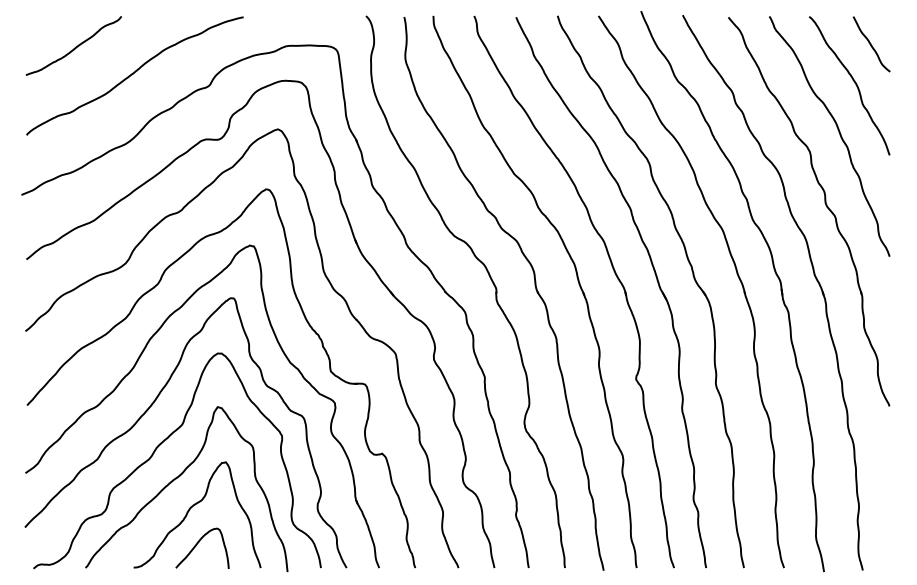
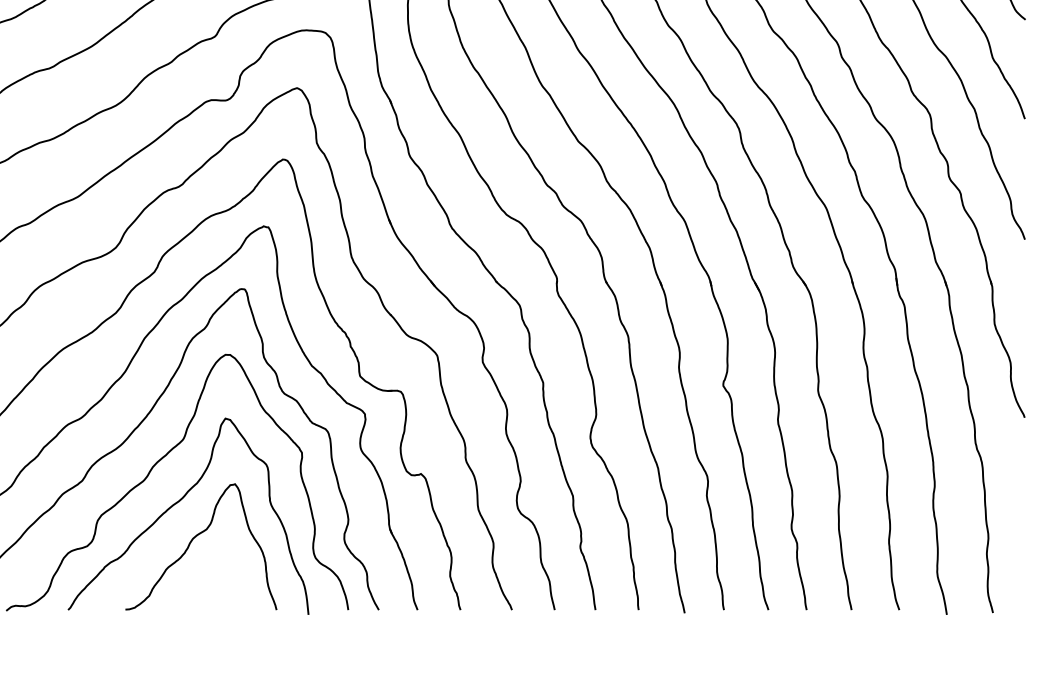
curve: (198, 543) -> (202, 580), removed

